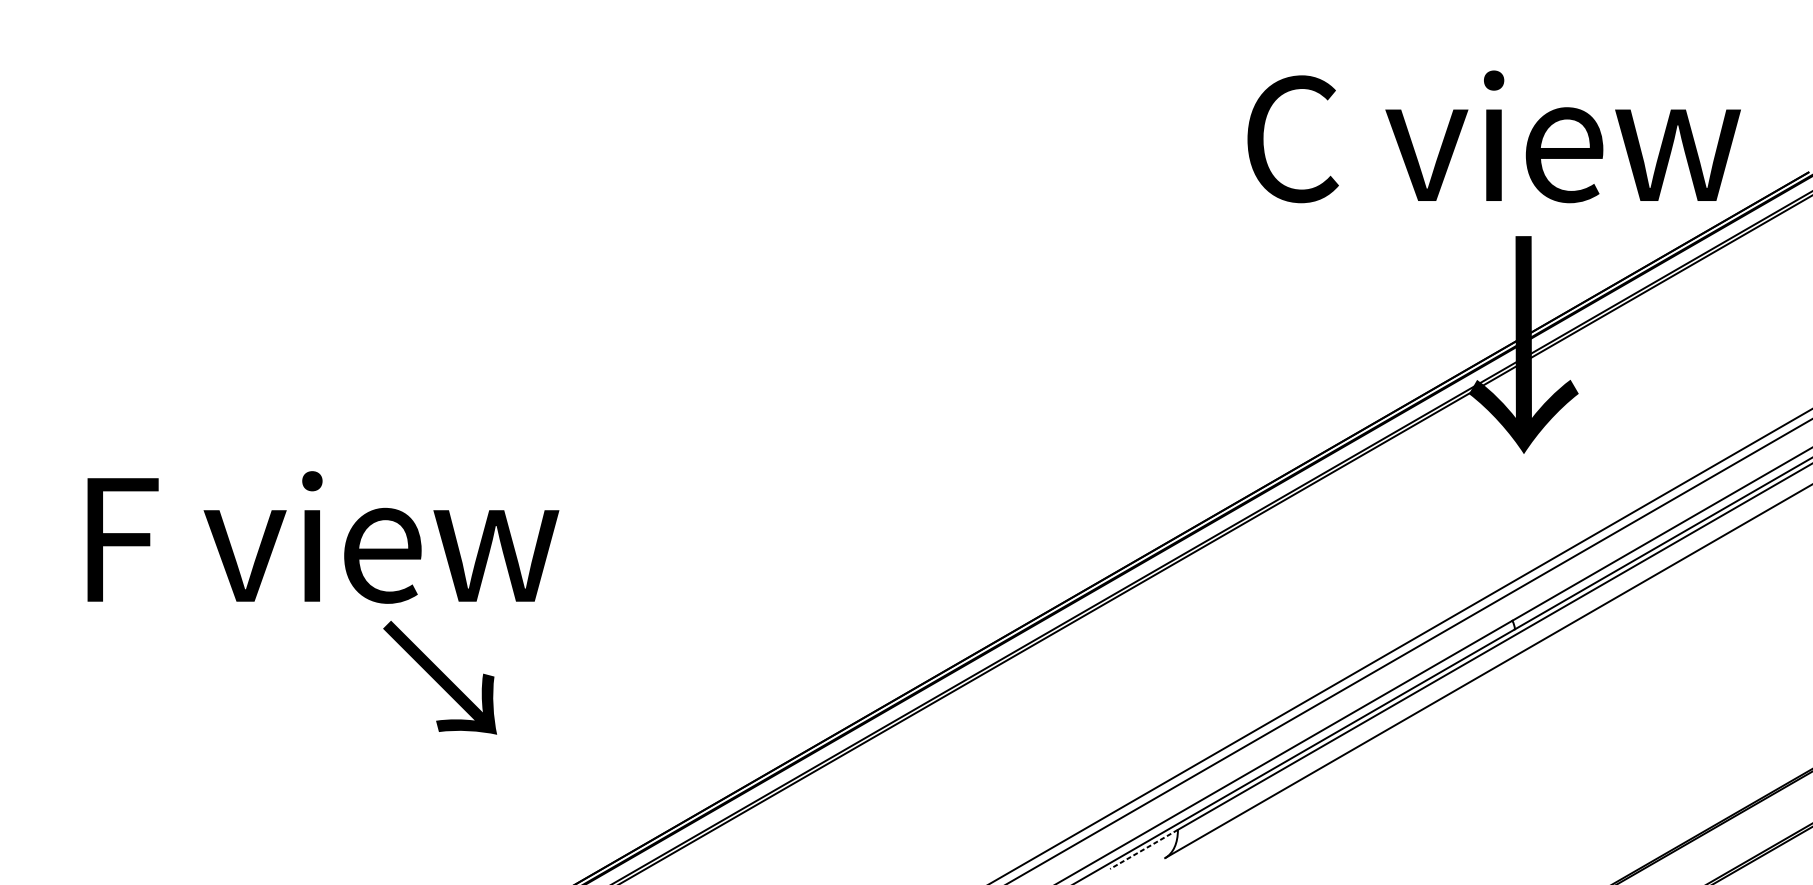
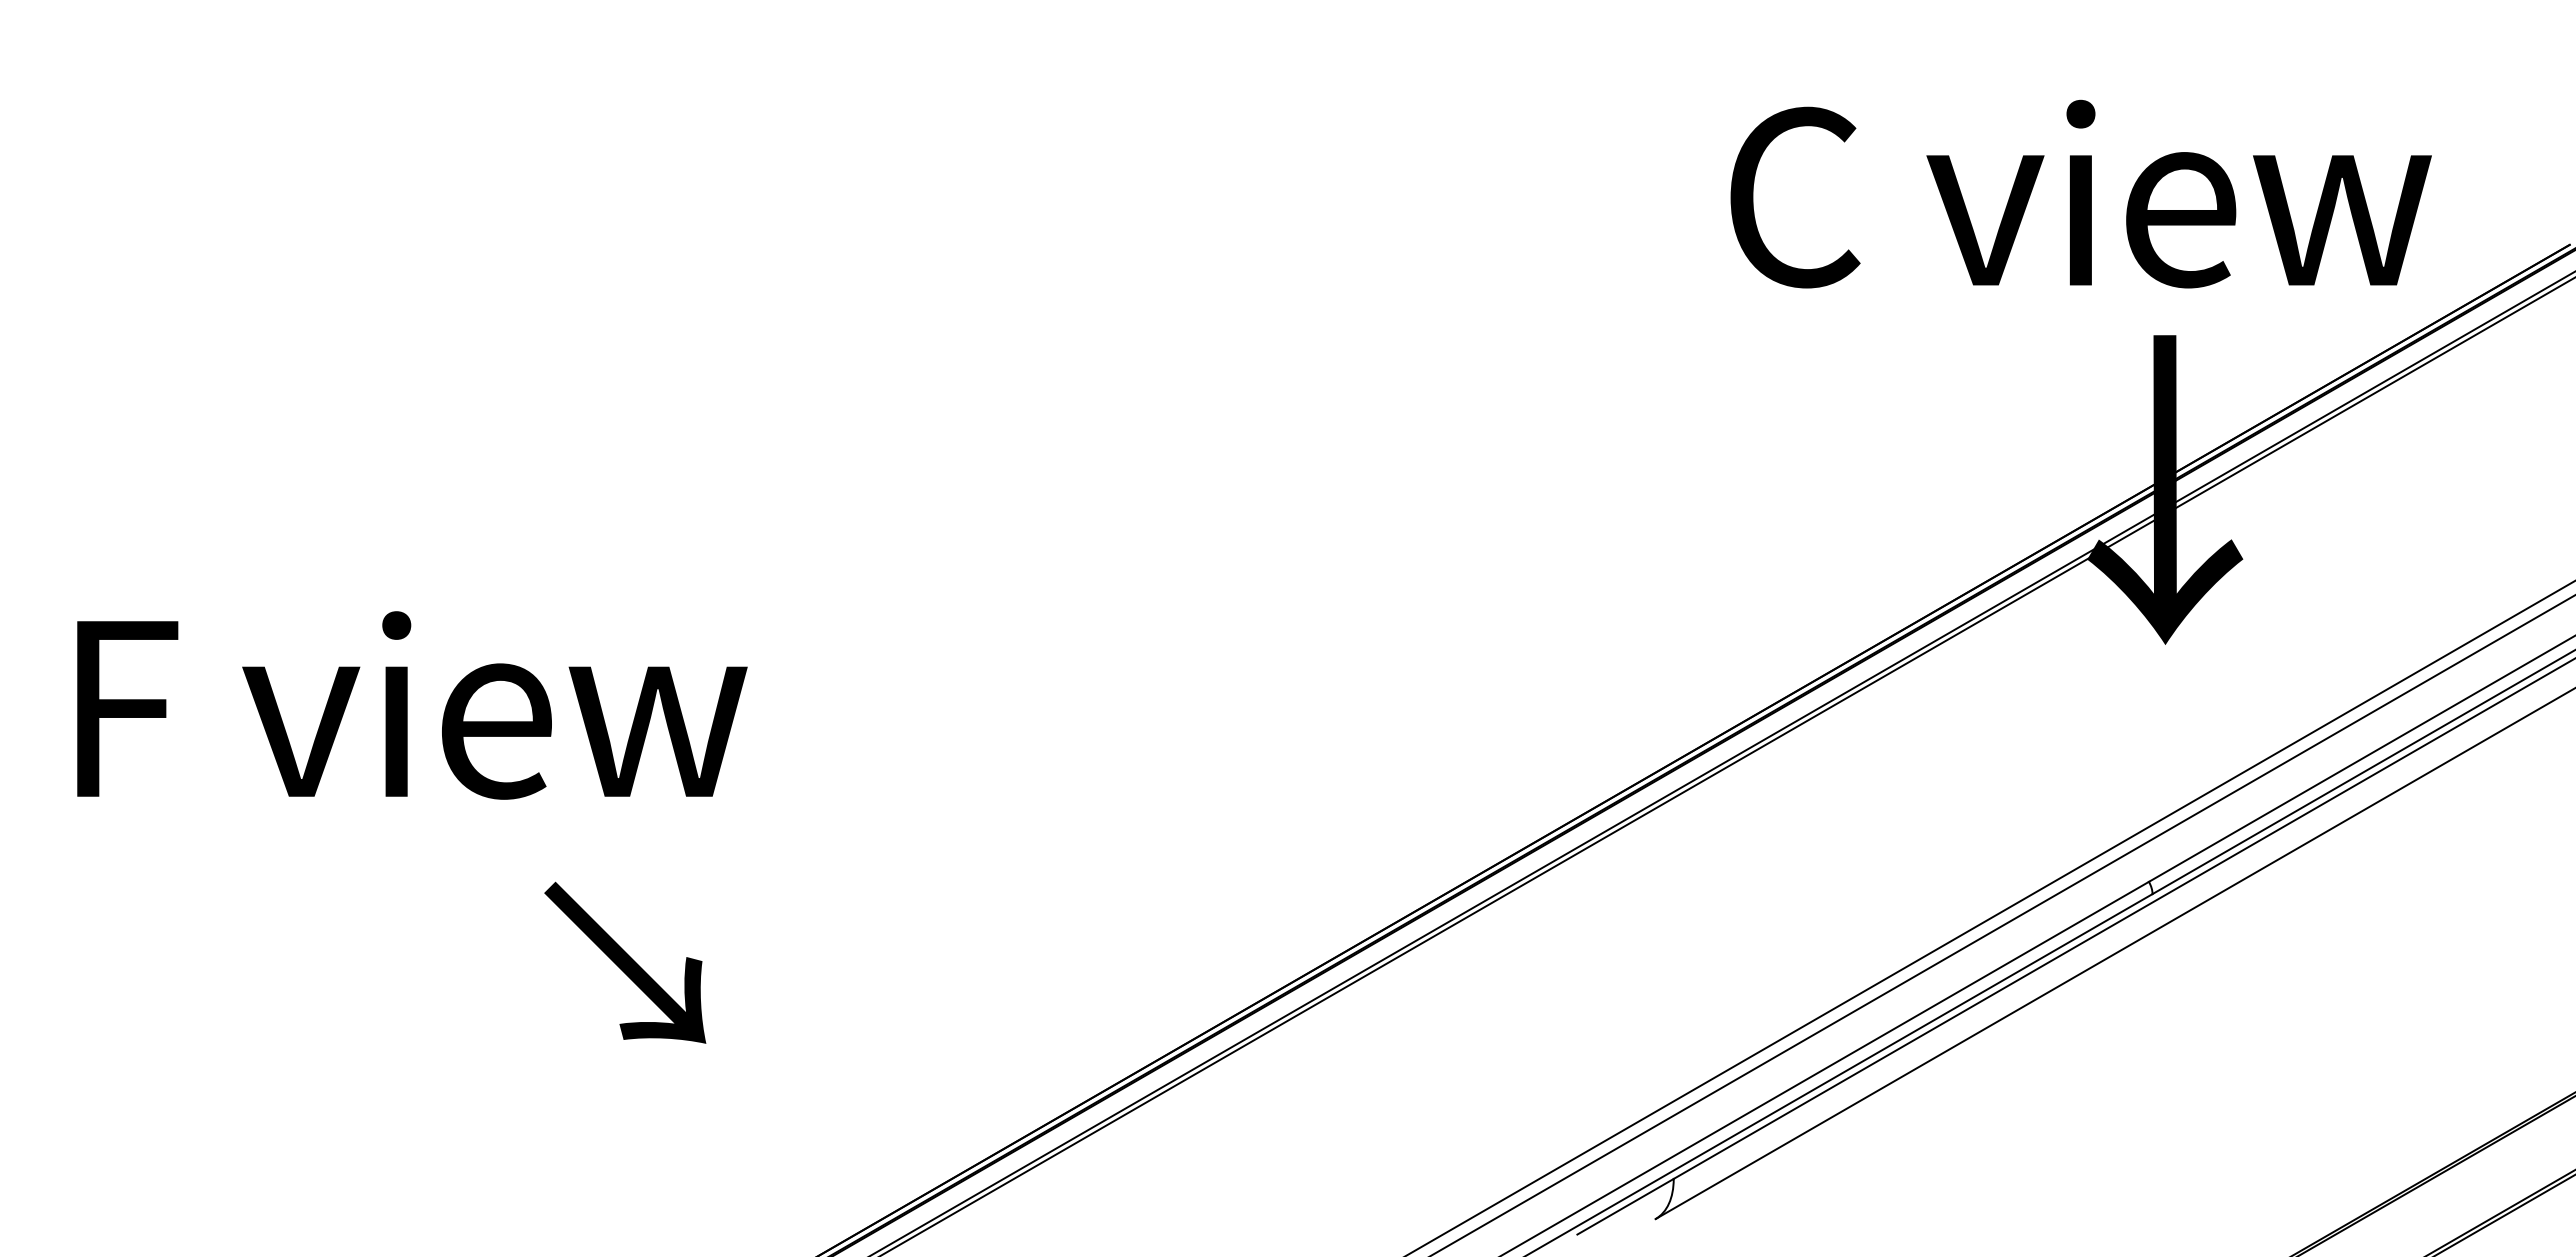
text: (1493, 136) -> (2080, 193), moved
text: (323, 537) -> (412, 705), moved
line: (1143, 849) -> (1625, 1206), dashed -> solid

